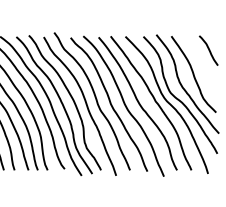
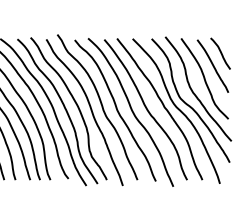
curve: (201, 62) -> (212, 66), added

